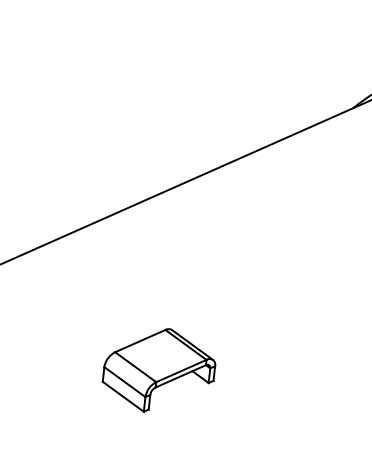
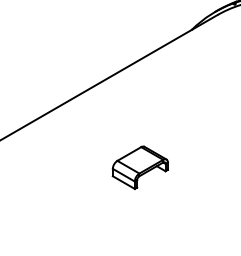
part: (157, 370) -> (139, 167), moved

